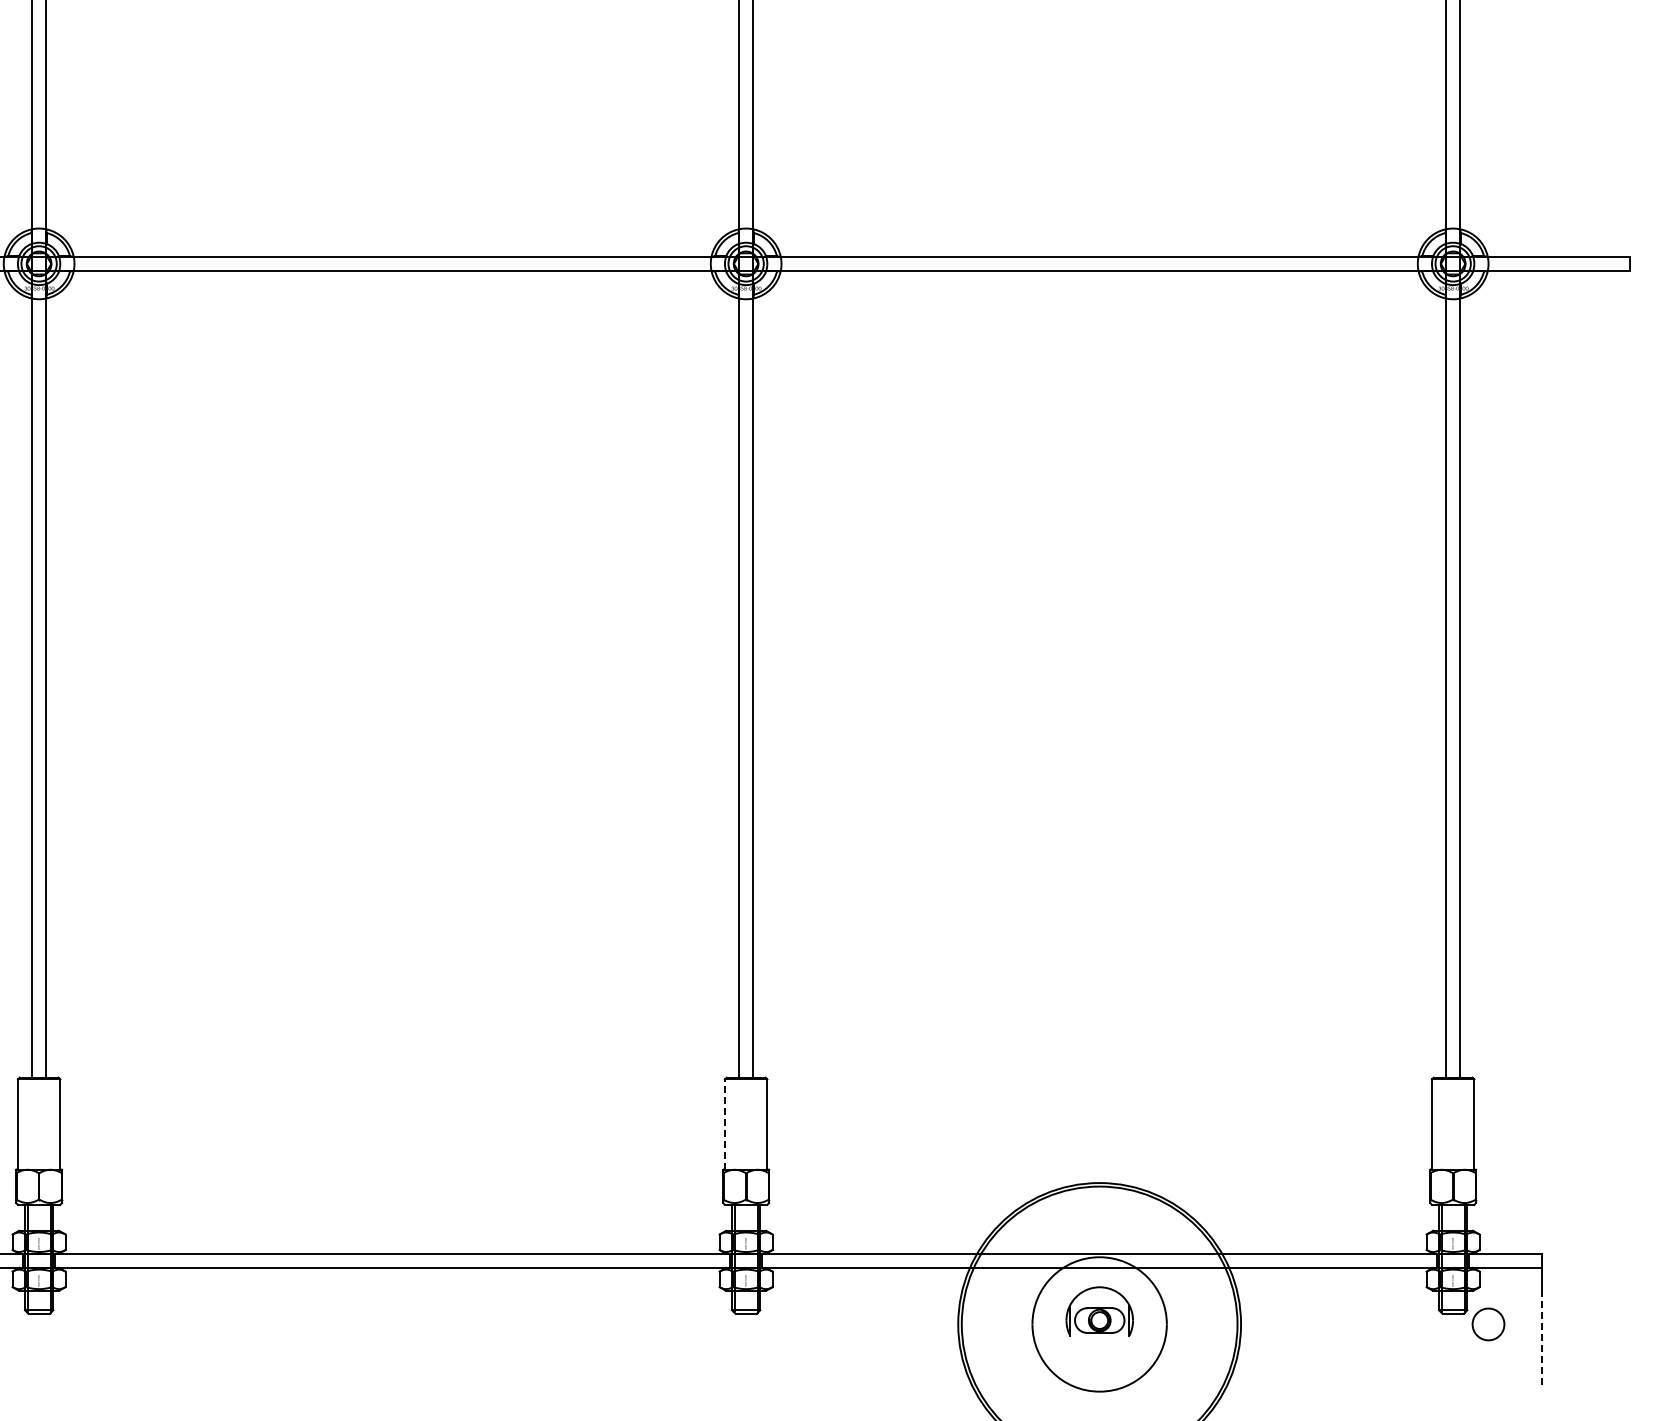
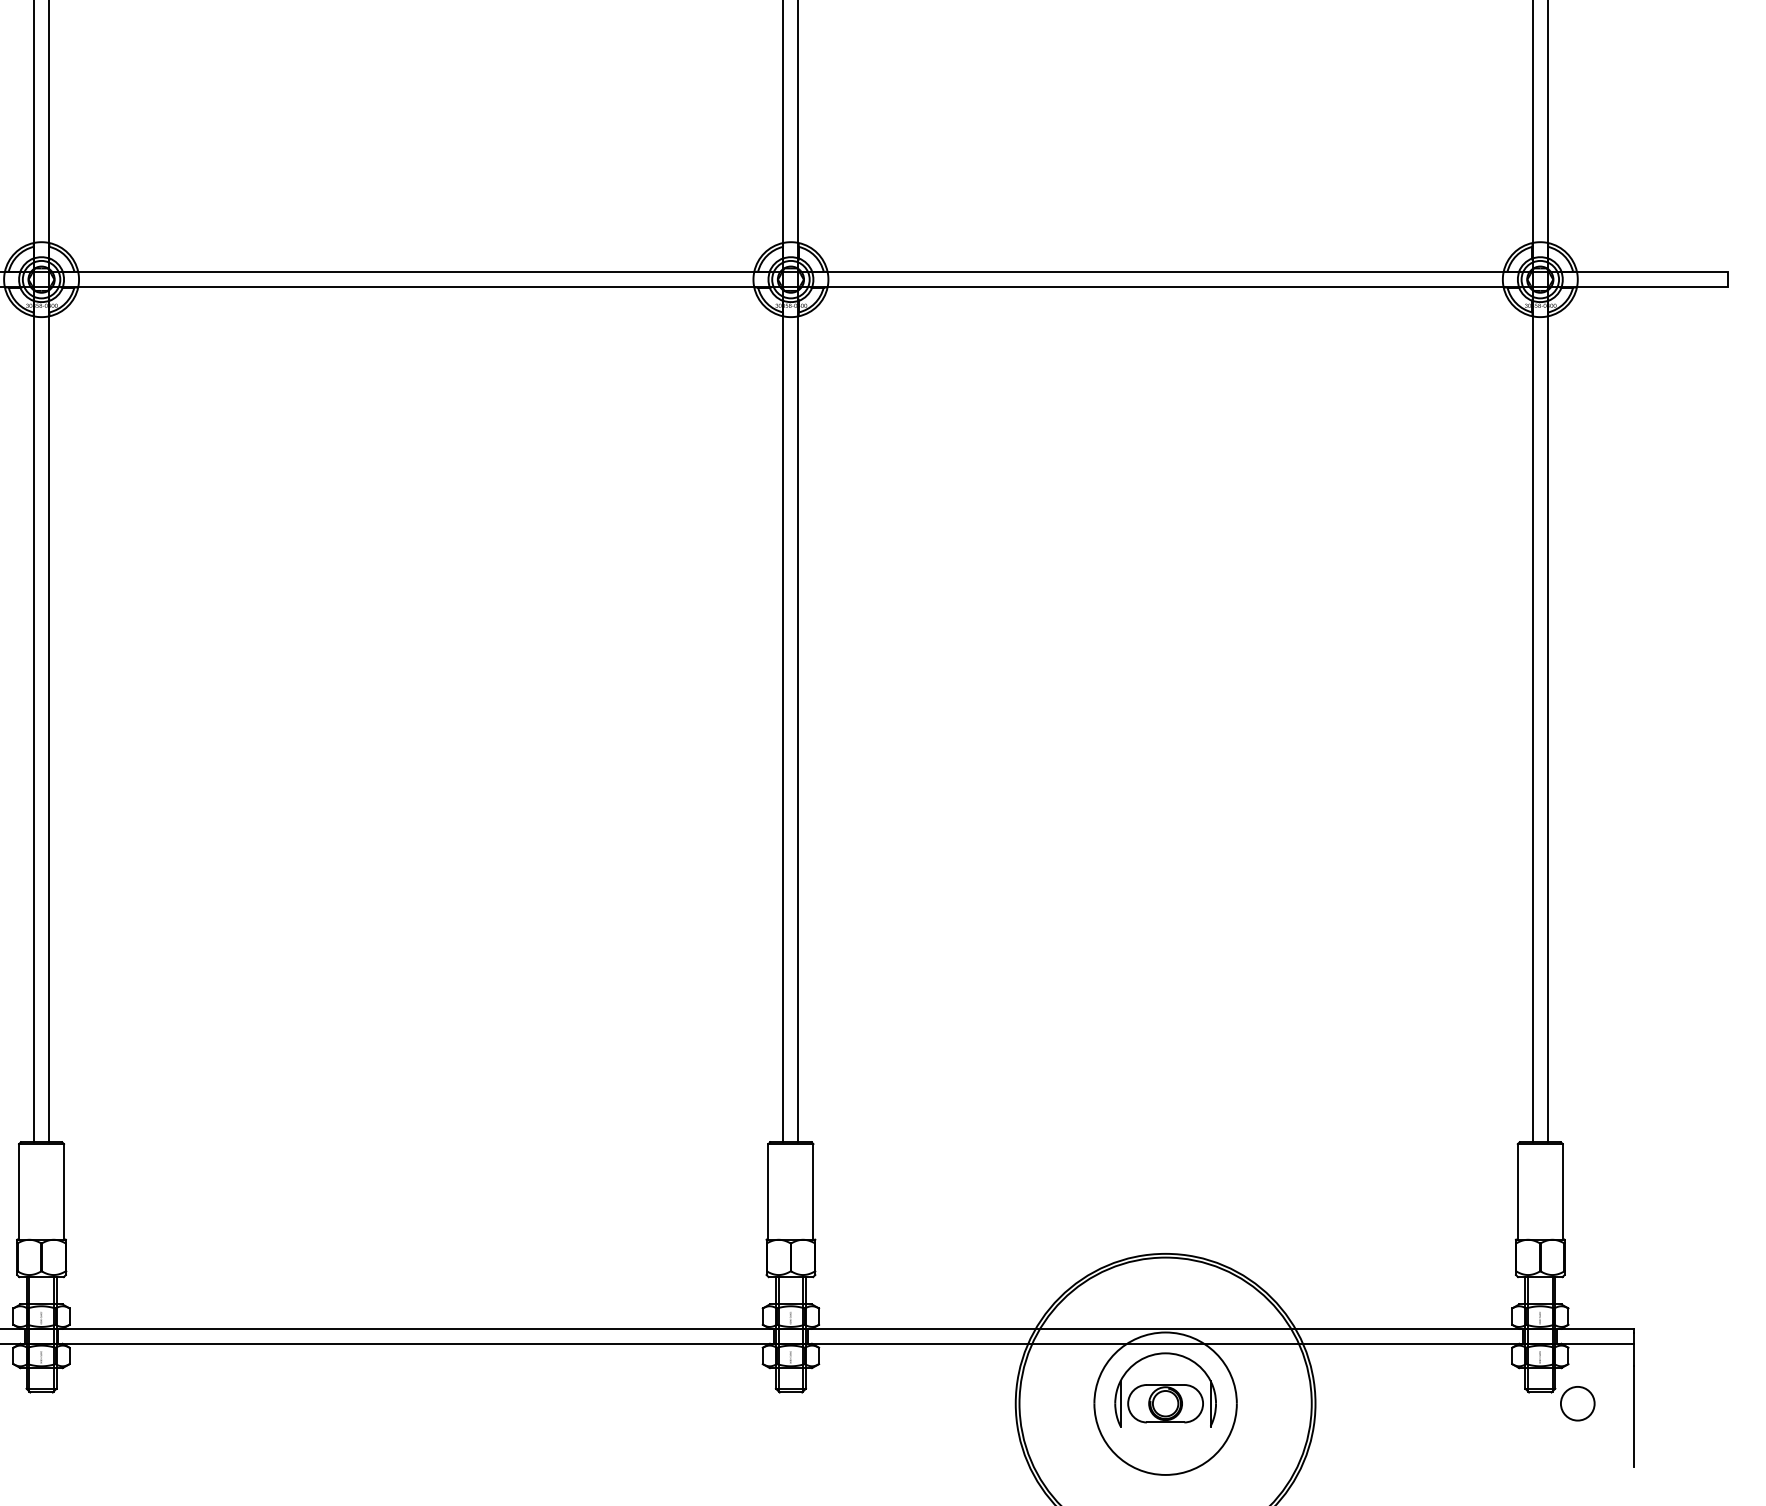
line: (724, 1124) -> (768, 1191), dashed -> solid
part: (1099, 1311) -> (1165, 1389), size x1.43
line: (1541, 1336) -> (1633, 1416), dashed -> solid

